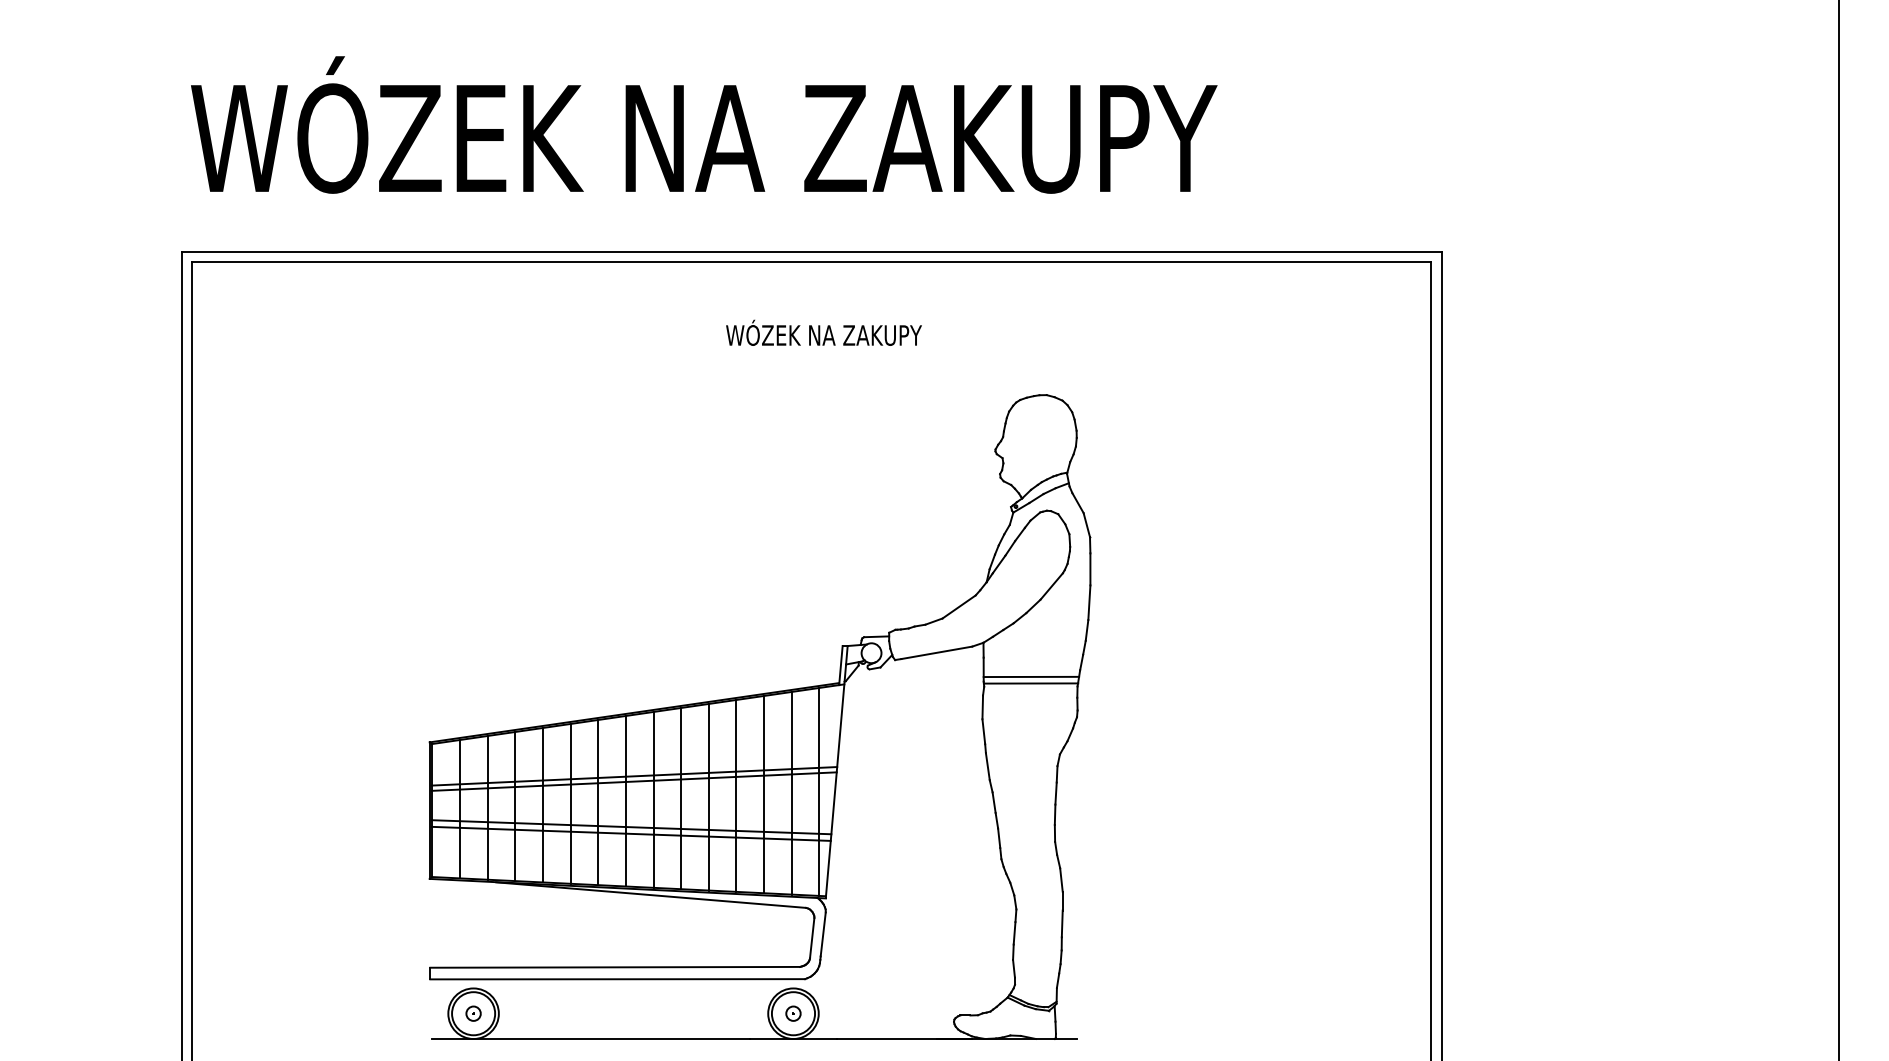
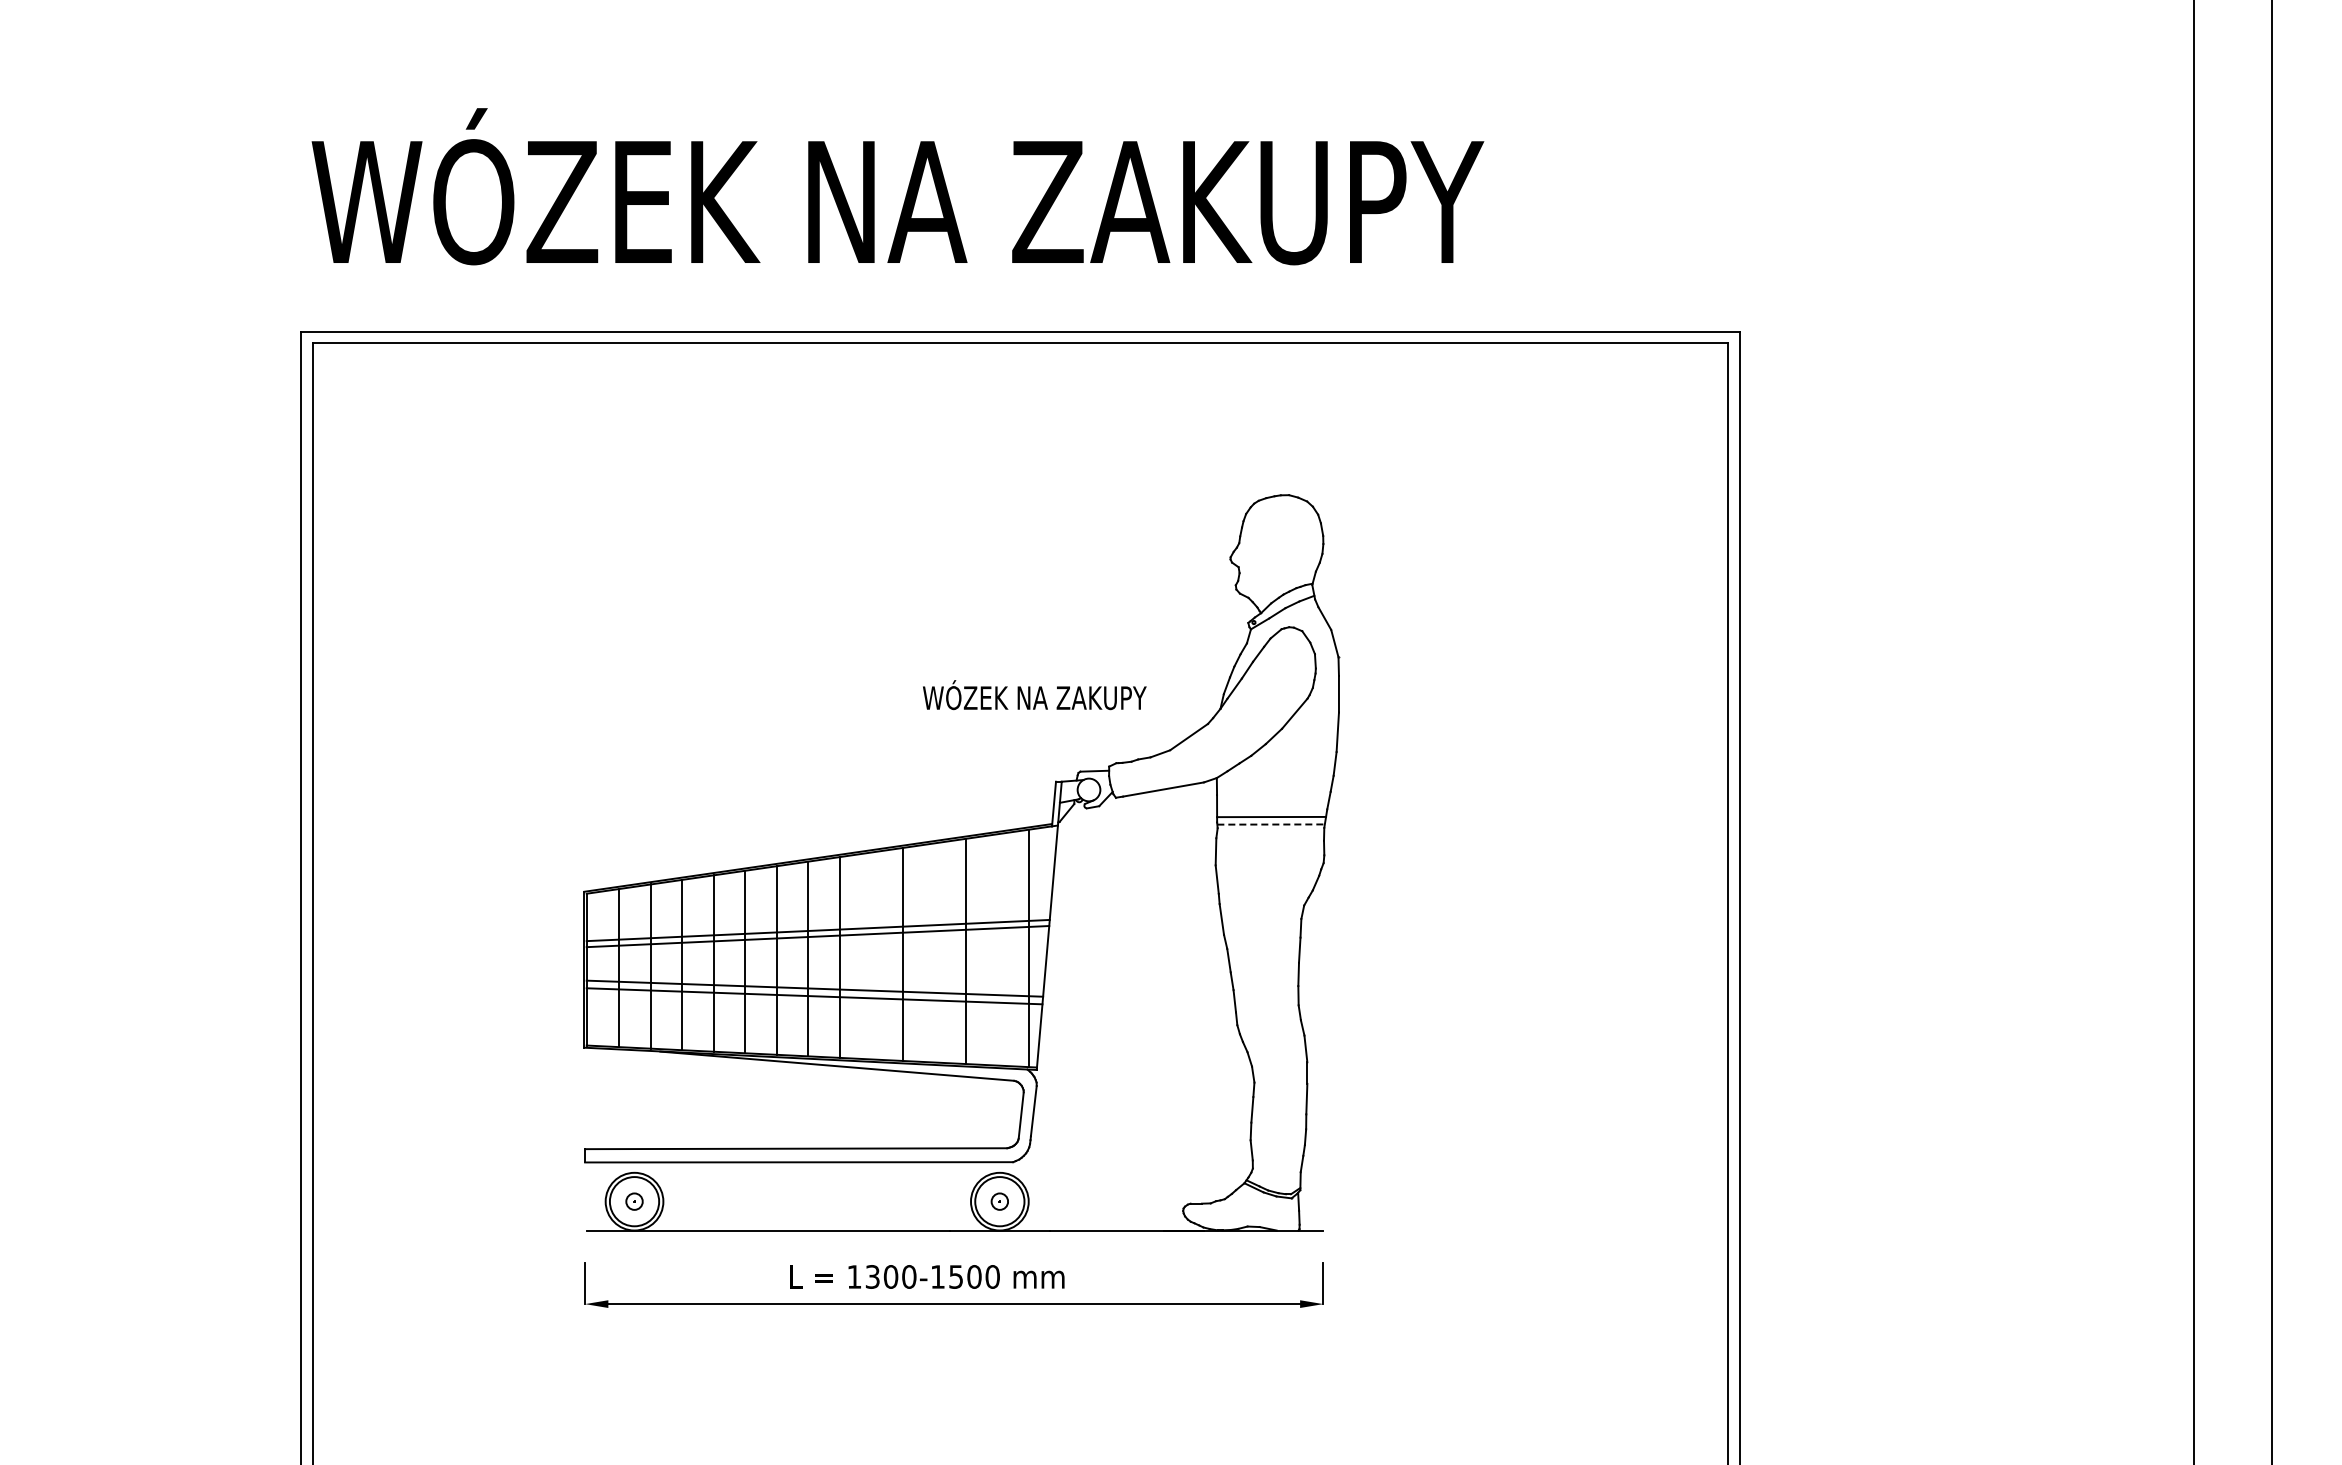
text: (823, 333) -> (1034, 695), moved
line: (1031, 683) -> (1271, 824), solid -> dashed
line: (791, 792) -> (997, 949), removed
line: (736, 795) -> (934, 952), removed
line: (681, 798) -> (871, 955), removed

